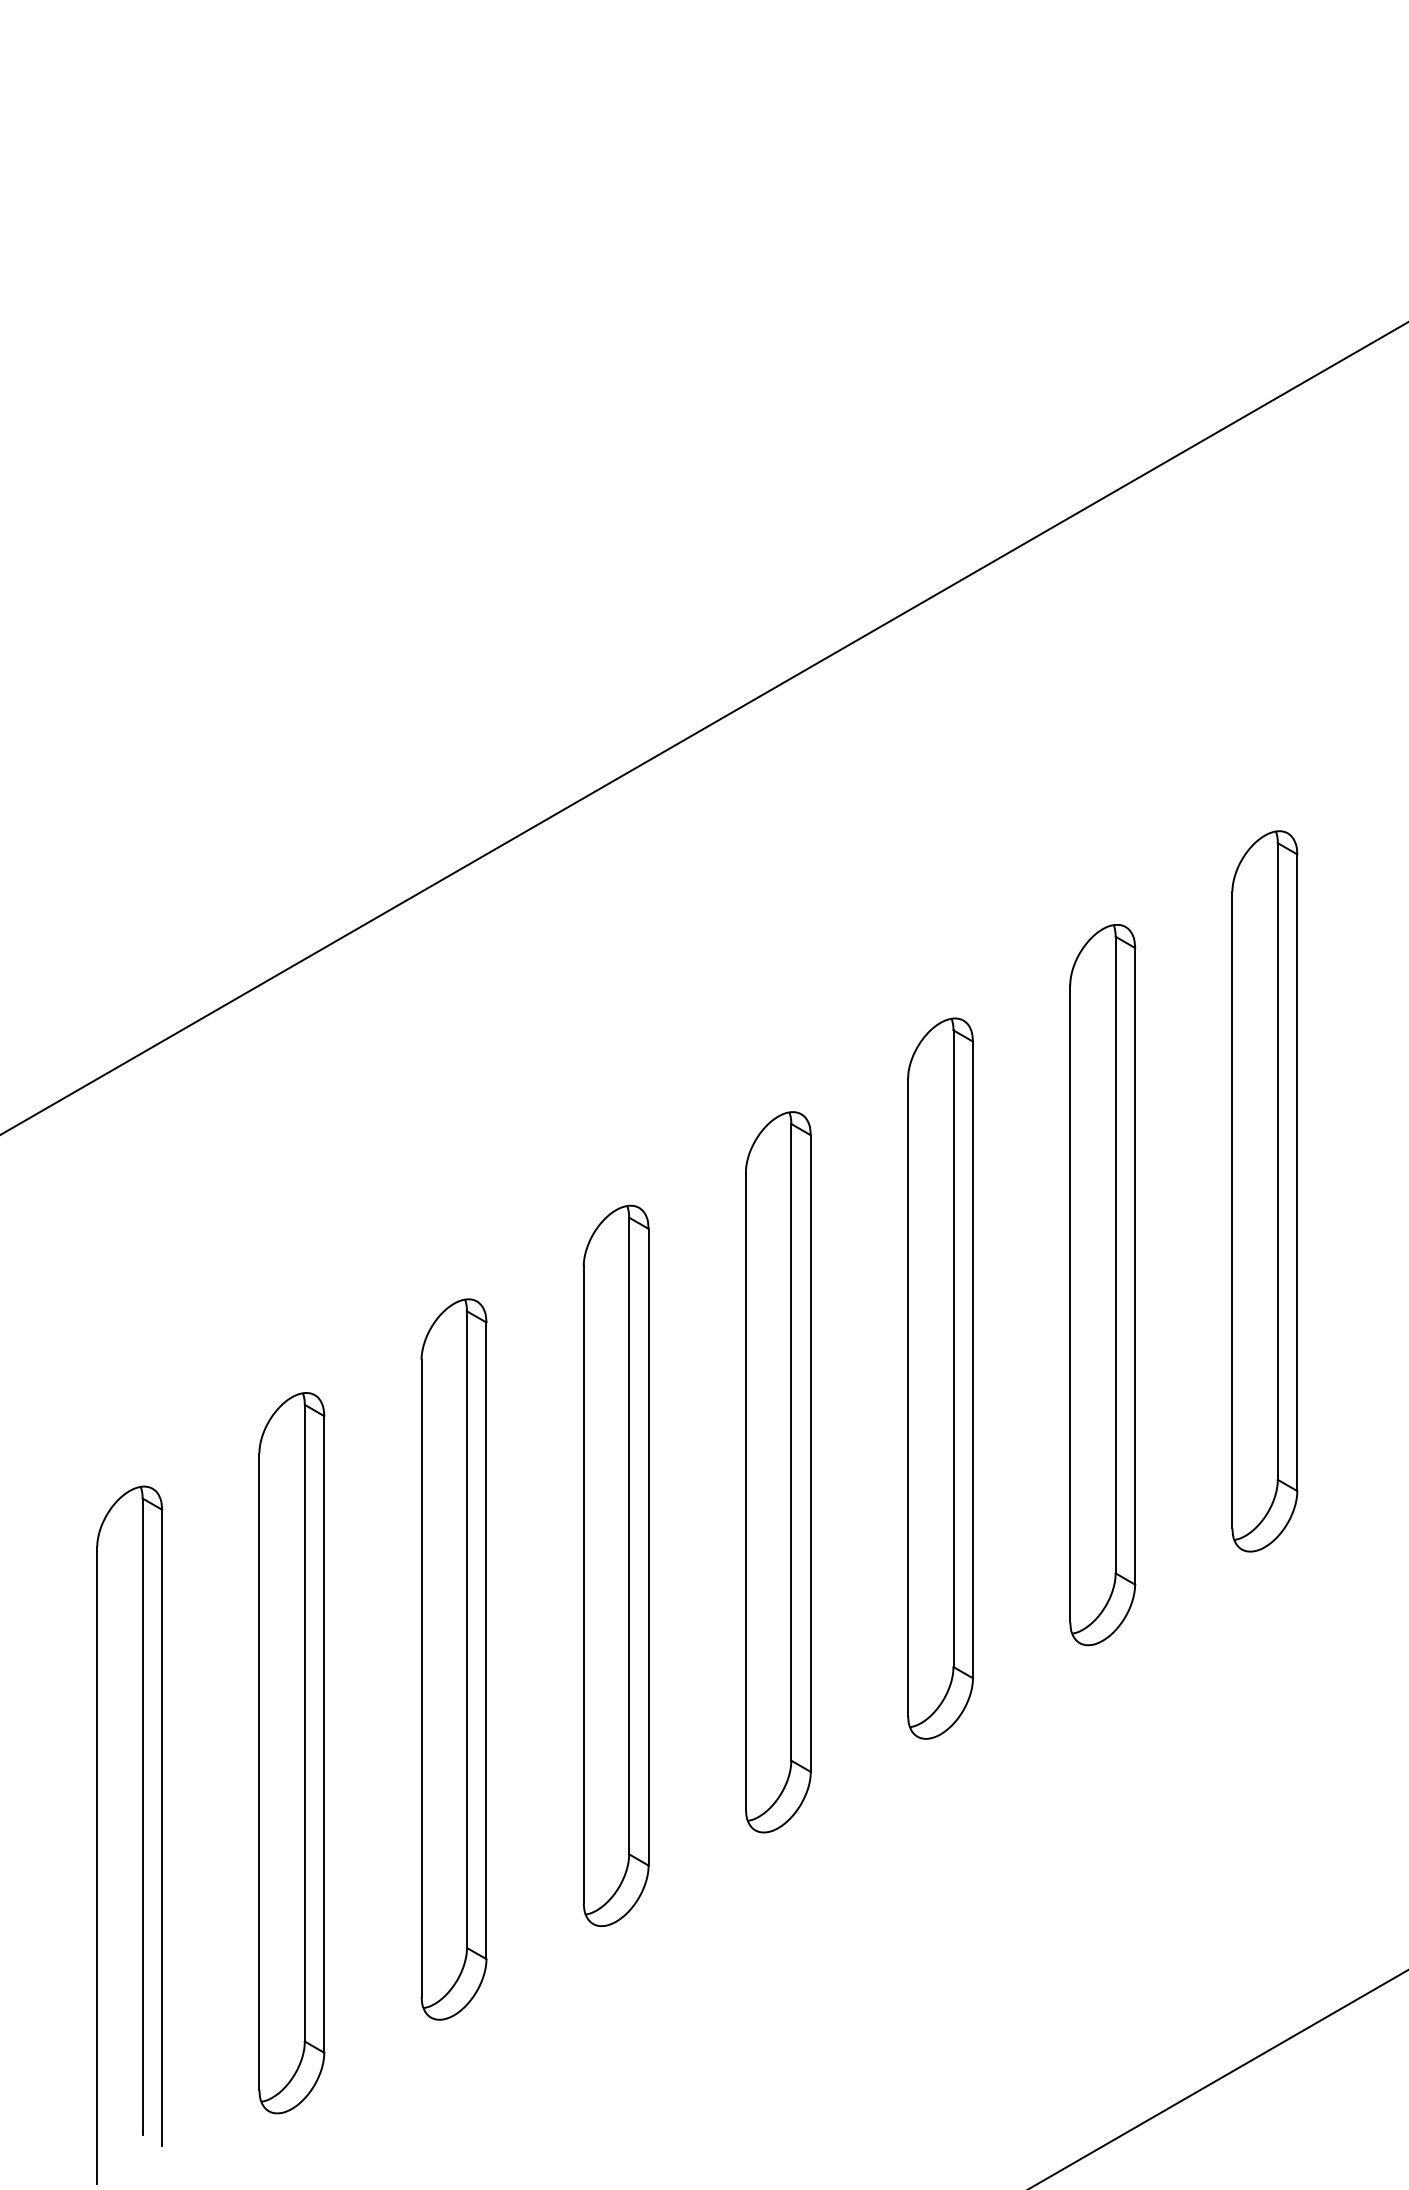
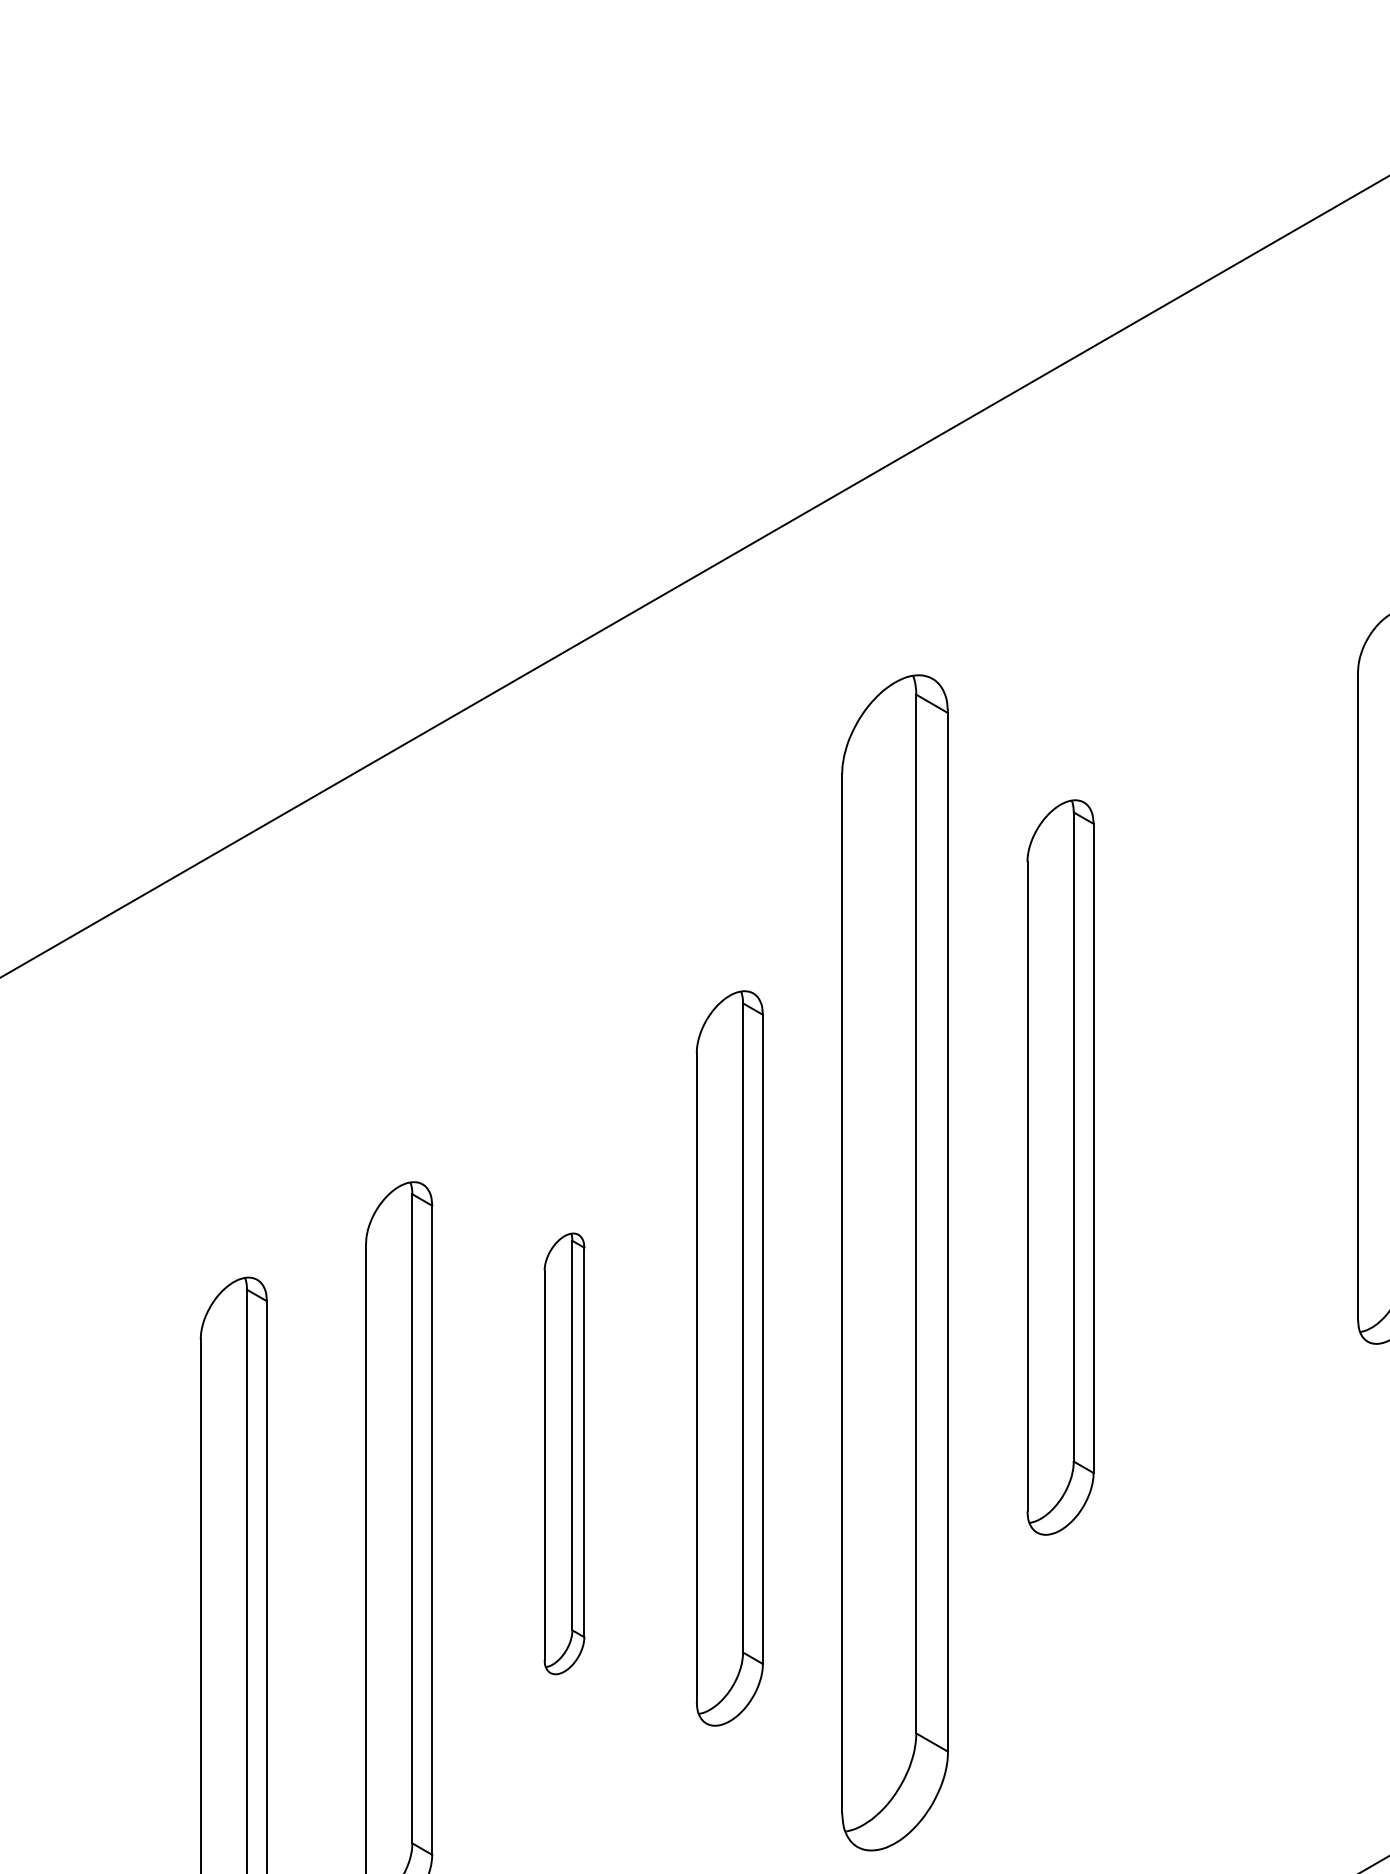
part: (1102, 1285) -> (1225, 1072), removed
part: (778, 1472) -> (895, 1263), size x1.6
part: (453, 1659) -> (563, 1453), size x0.6

